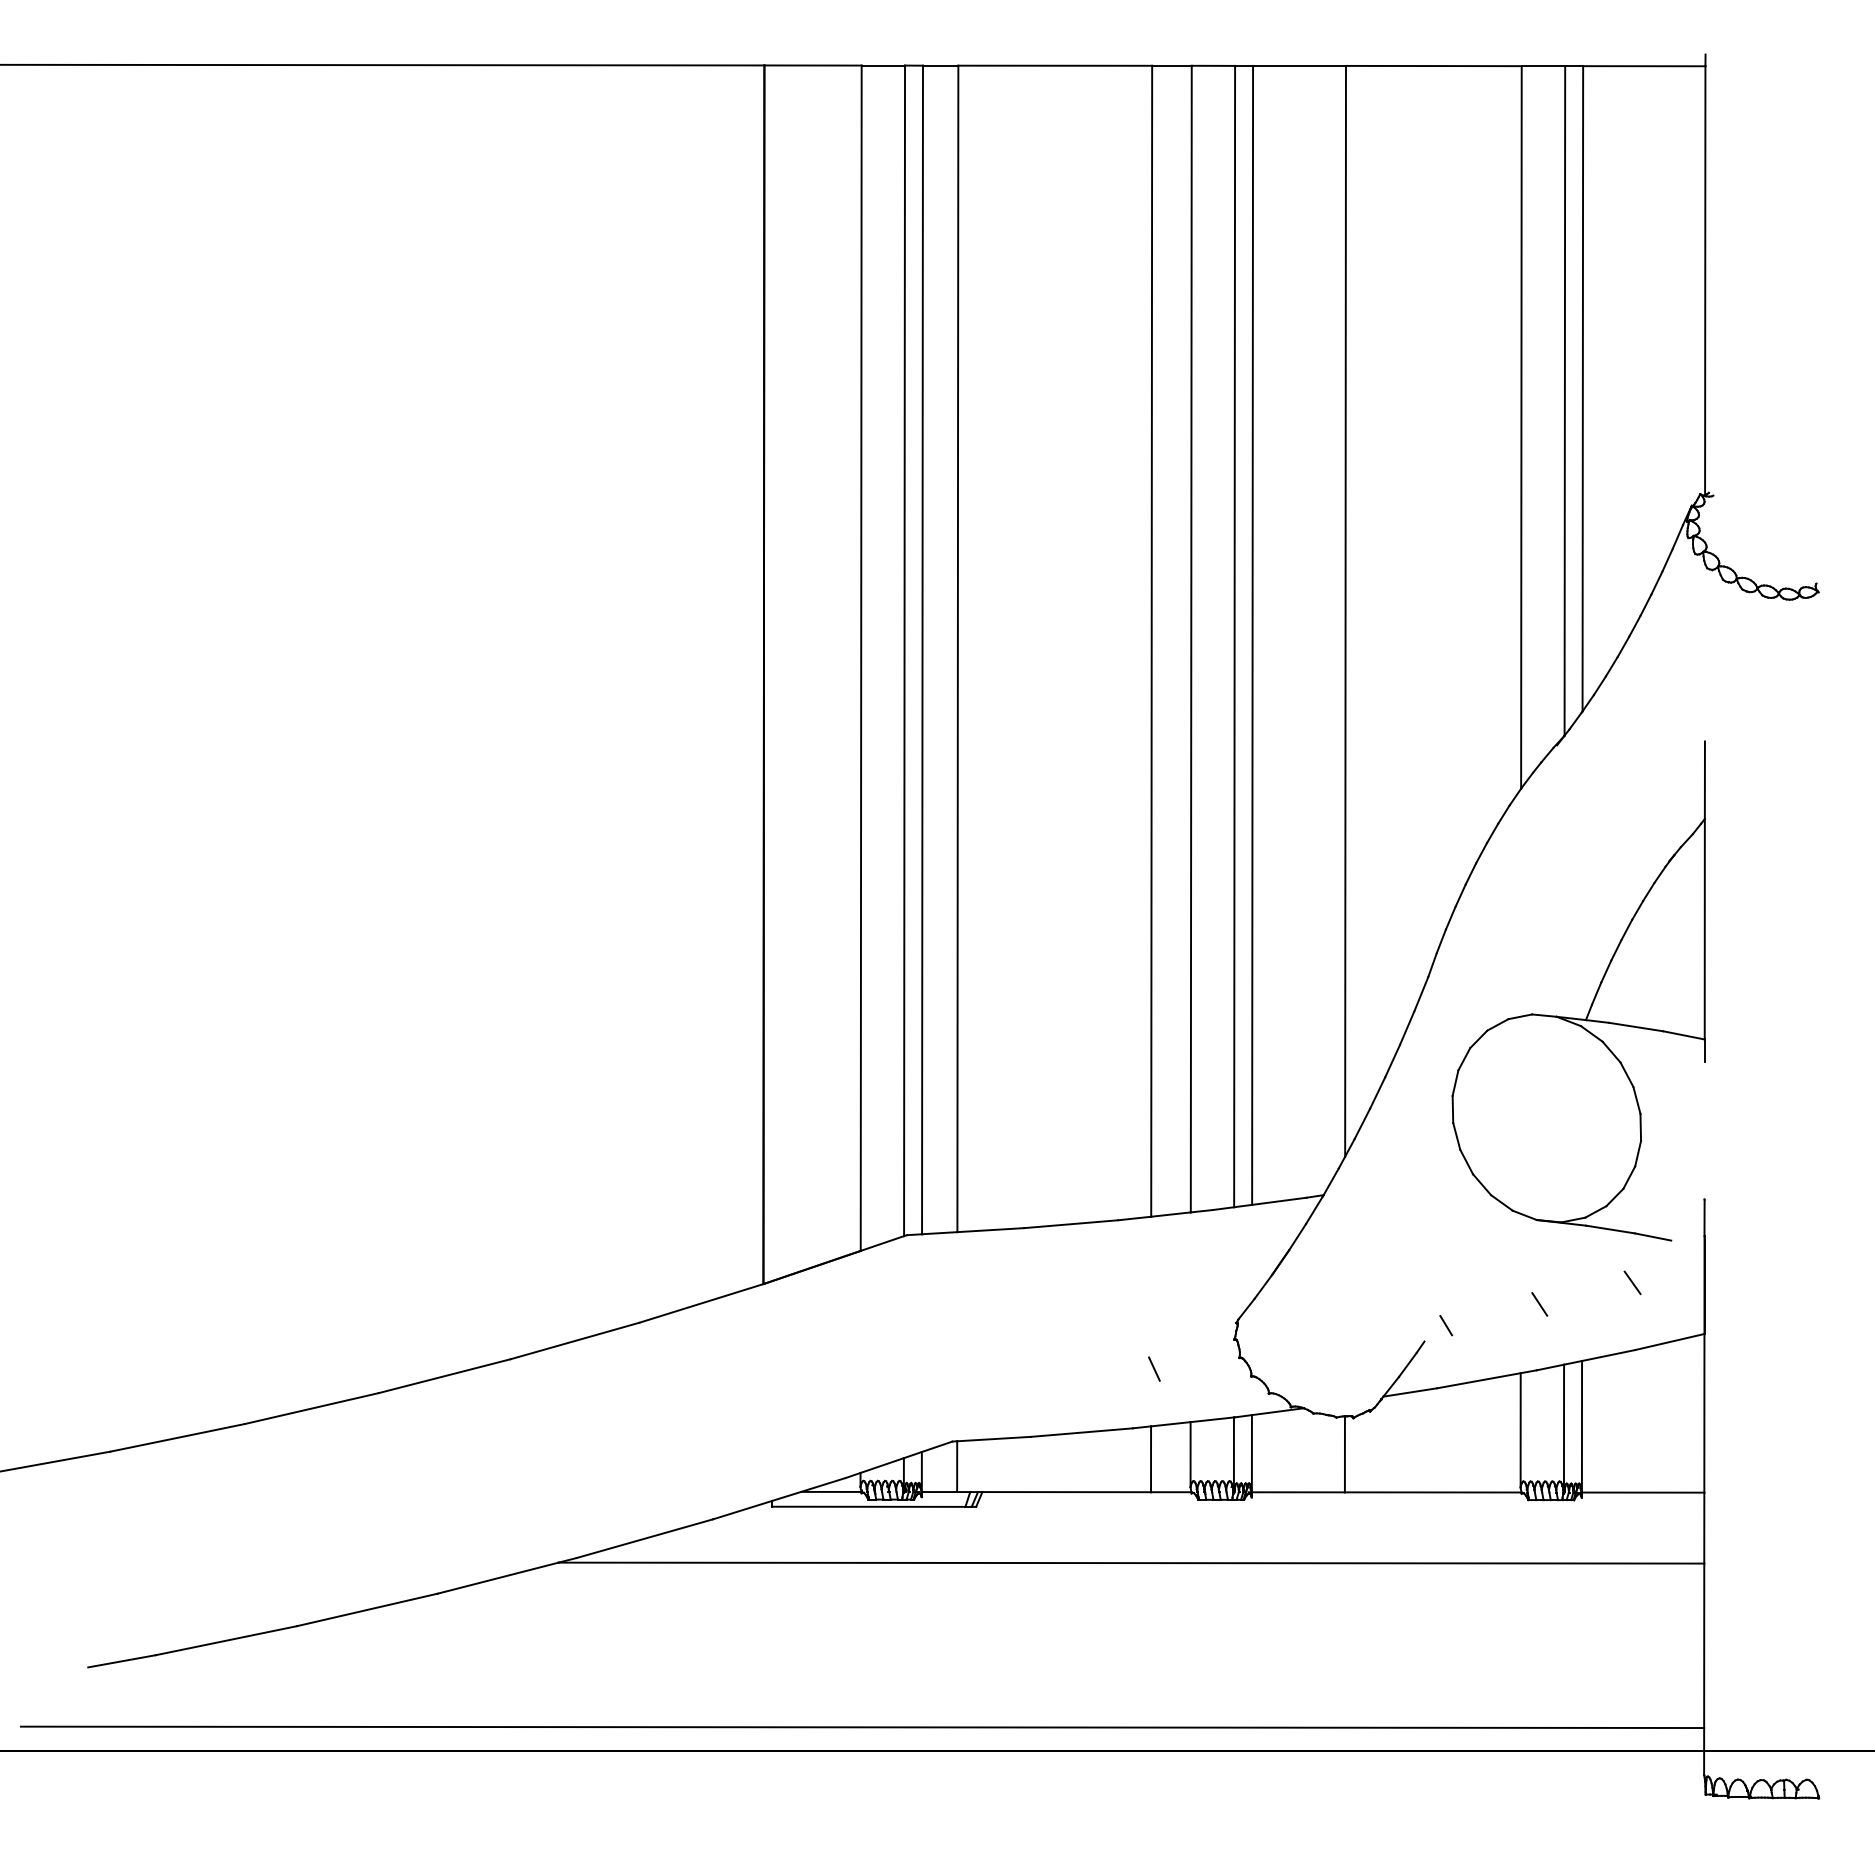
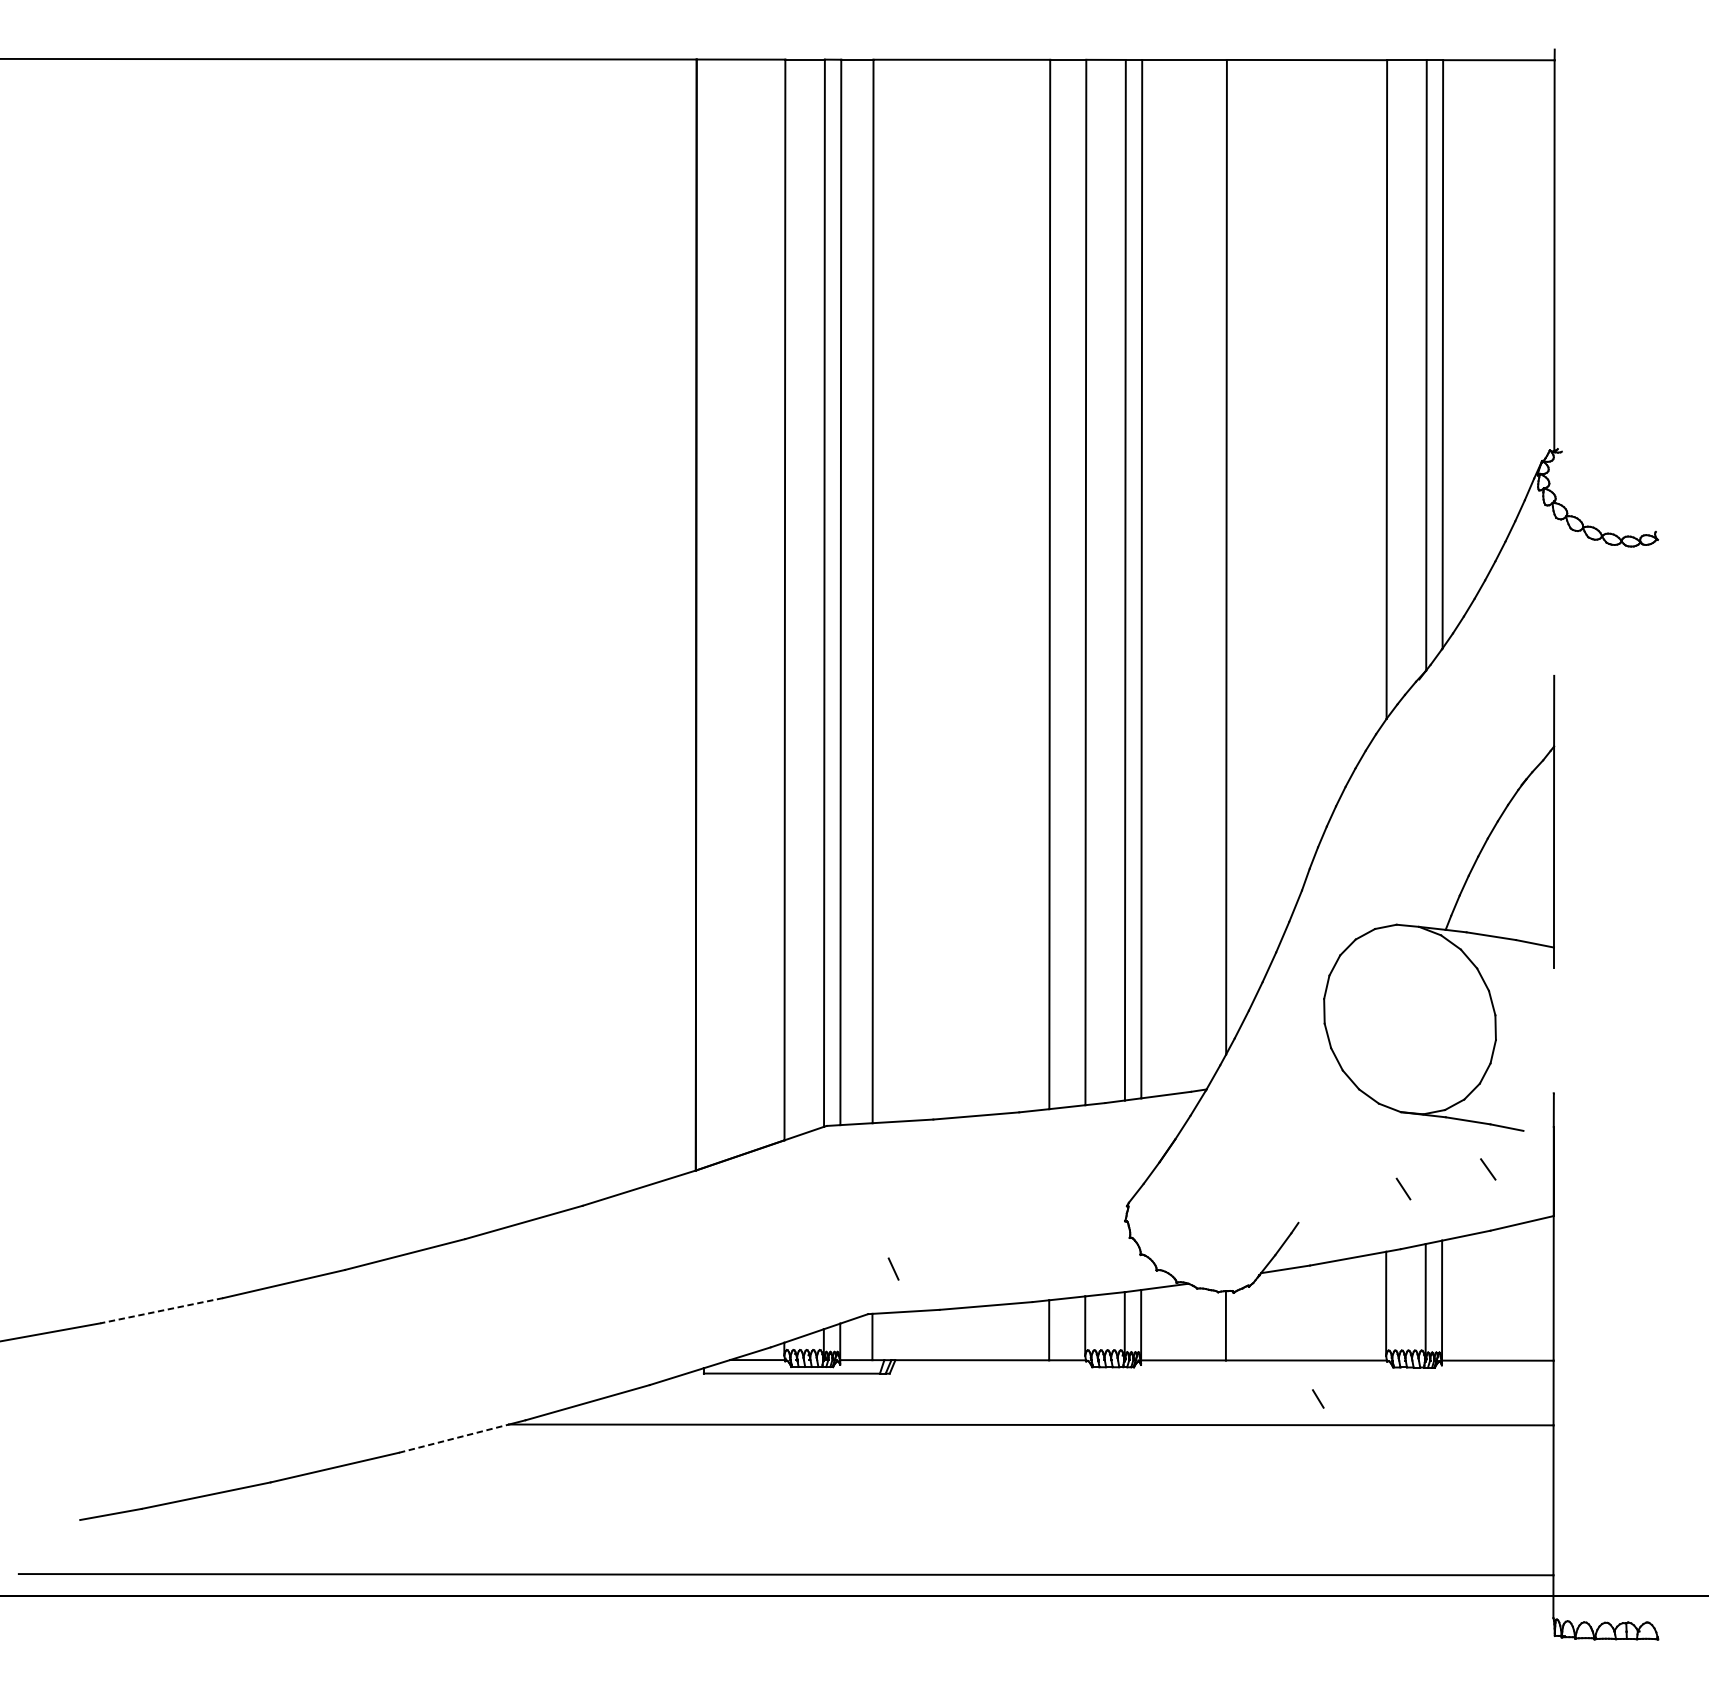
line: (1446, 1325) -> (1318, 1398), moved
line: (1154, 1368) -> (893, 1268), moved
line: (177, 1437) -> (161, 1310), solid -> dashed
line: (498, 1578) -> (454, 1438), solid -> dashed

